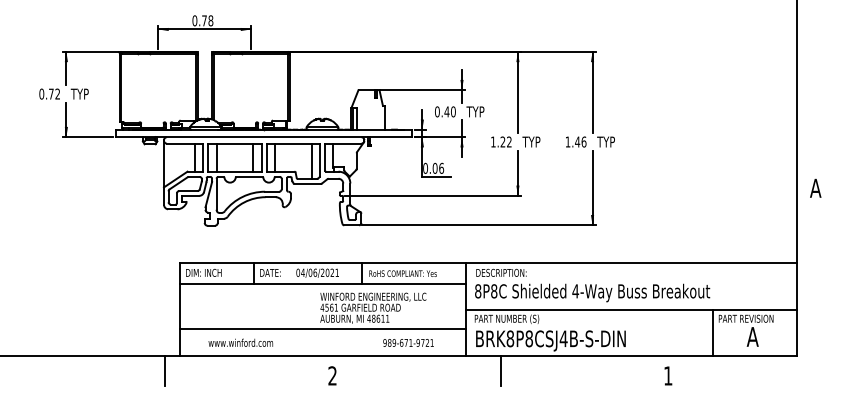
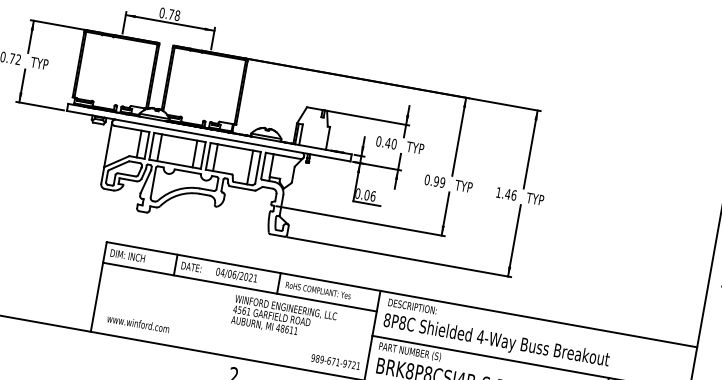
text: (501, 141) -> (435, 180), 1.22 -> 0.99
line: (322, 328) -> (231, 329), removed
text: (240, 342) -> (138, 323), moved
text: (408, 342) -> (335, 361), moved
line: (165, 371) -> (74, 343), removed

